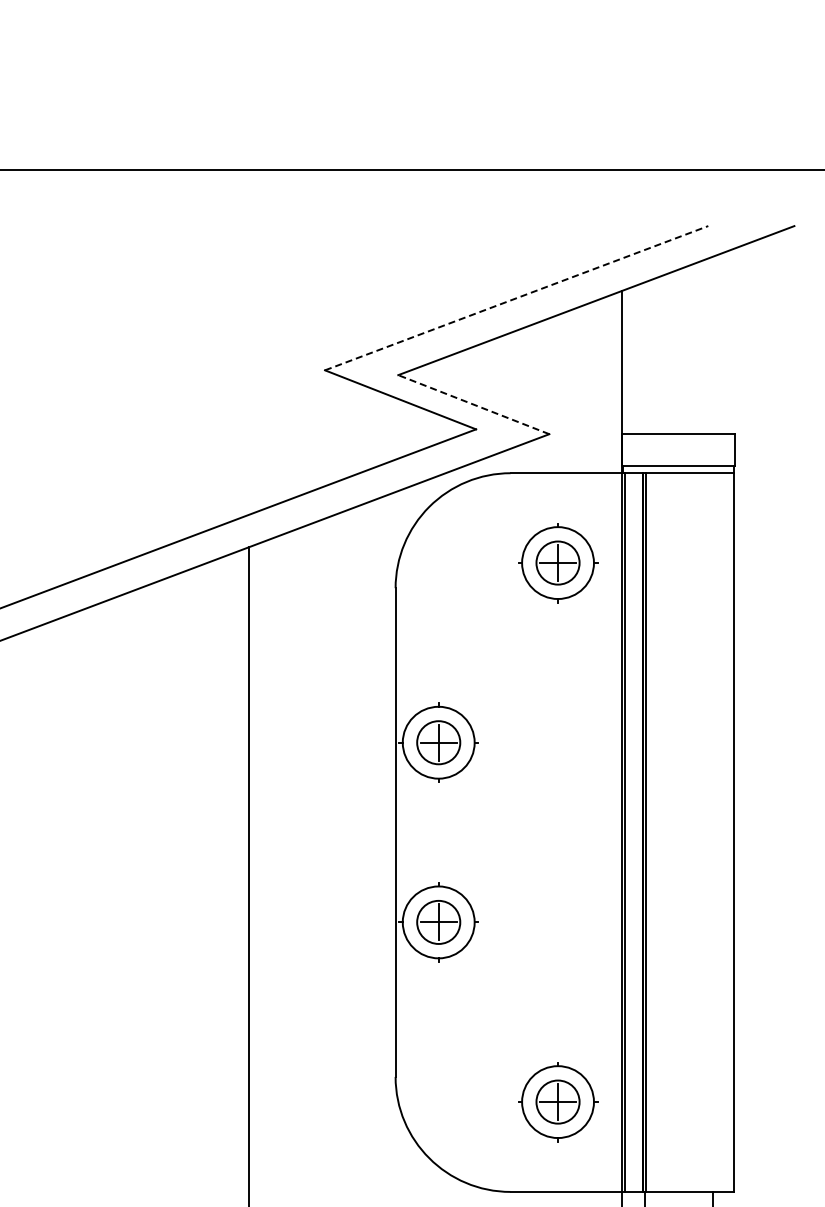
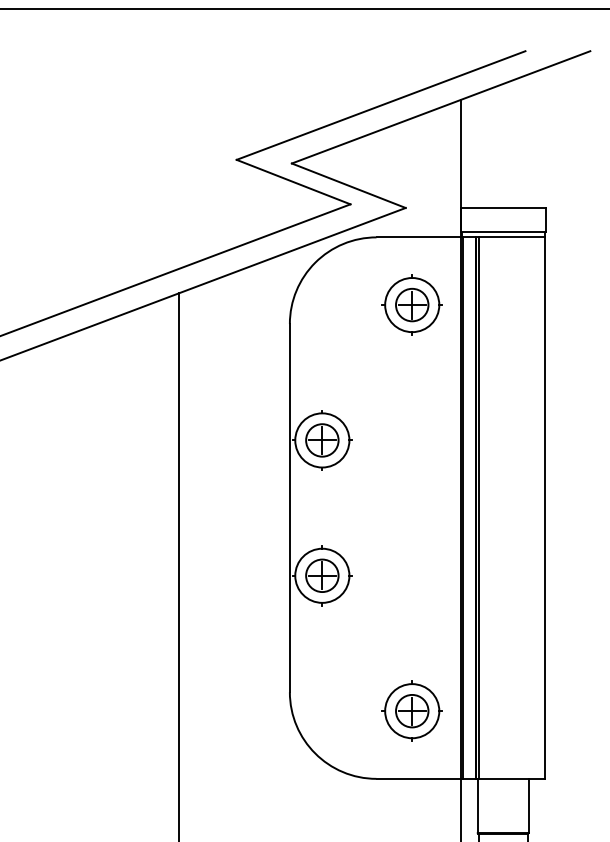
line: (516, 298) -> (380, 105), dashed -> solid
line: (473, 404) -> (348, 185), dashed -> solid

